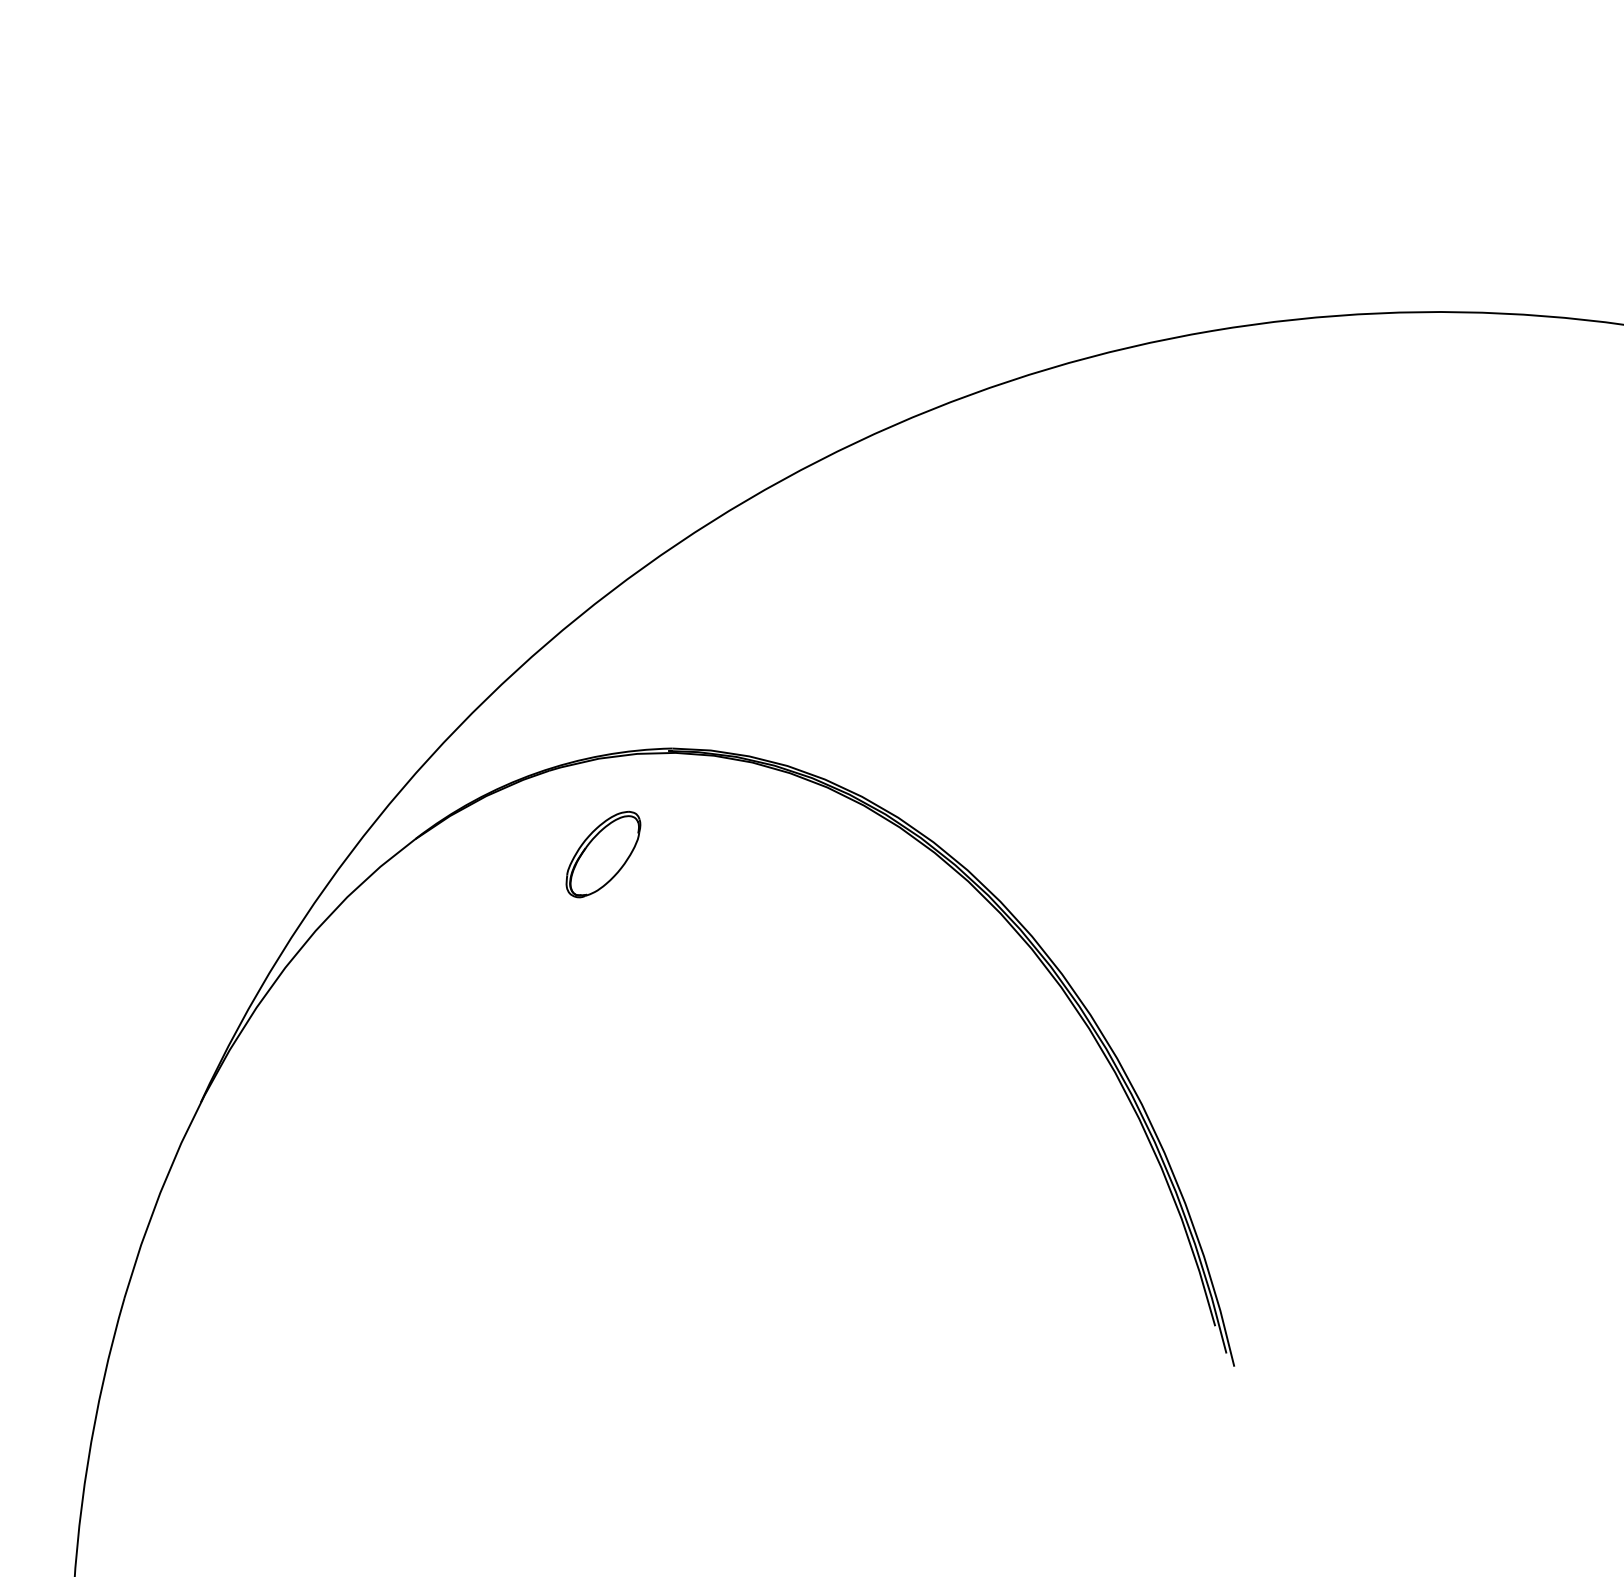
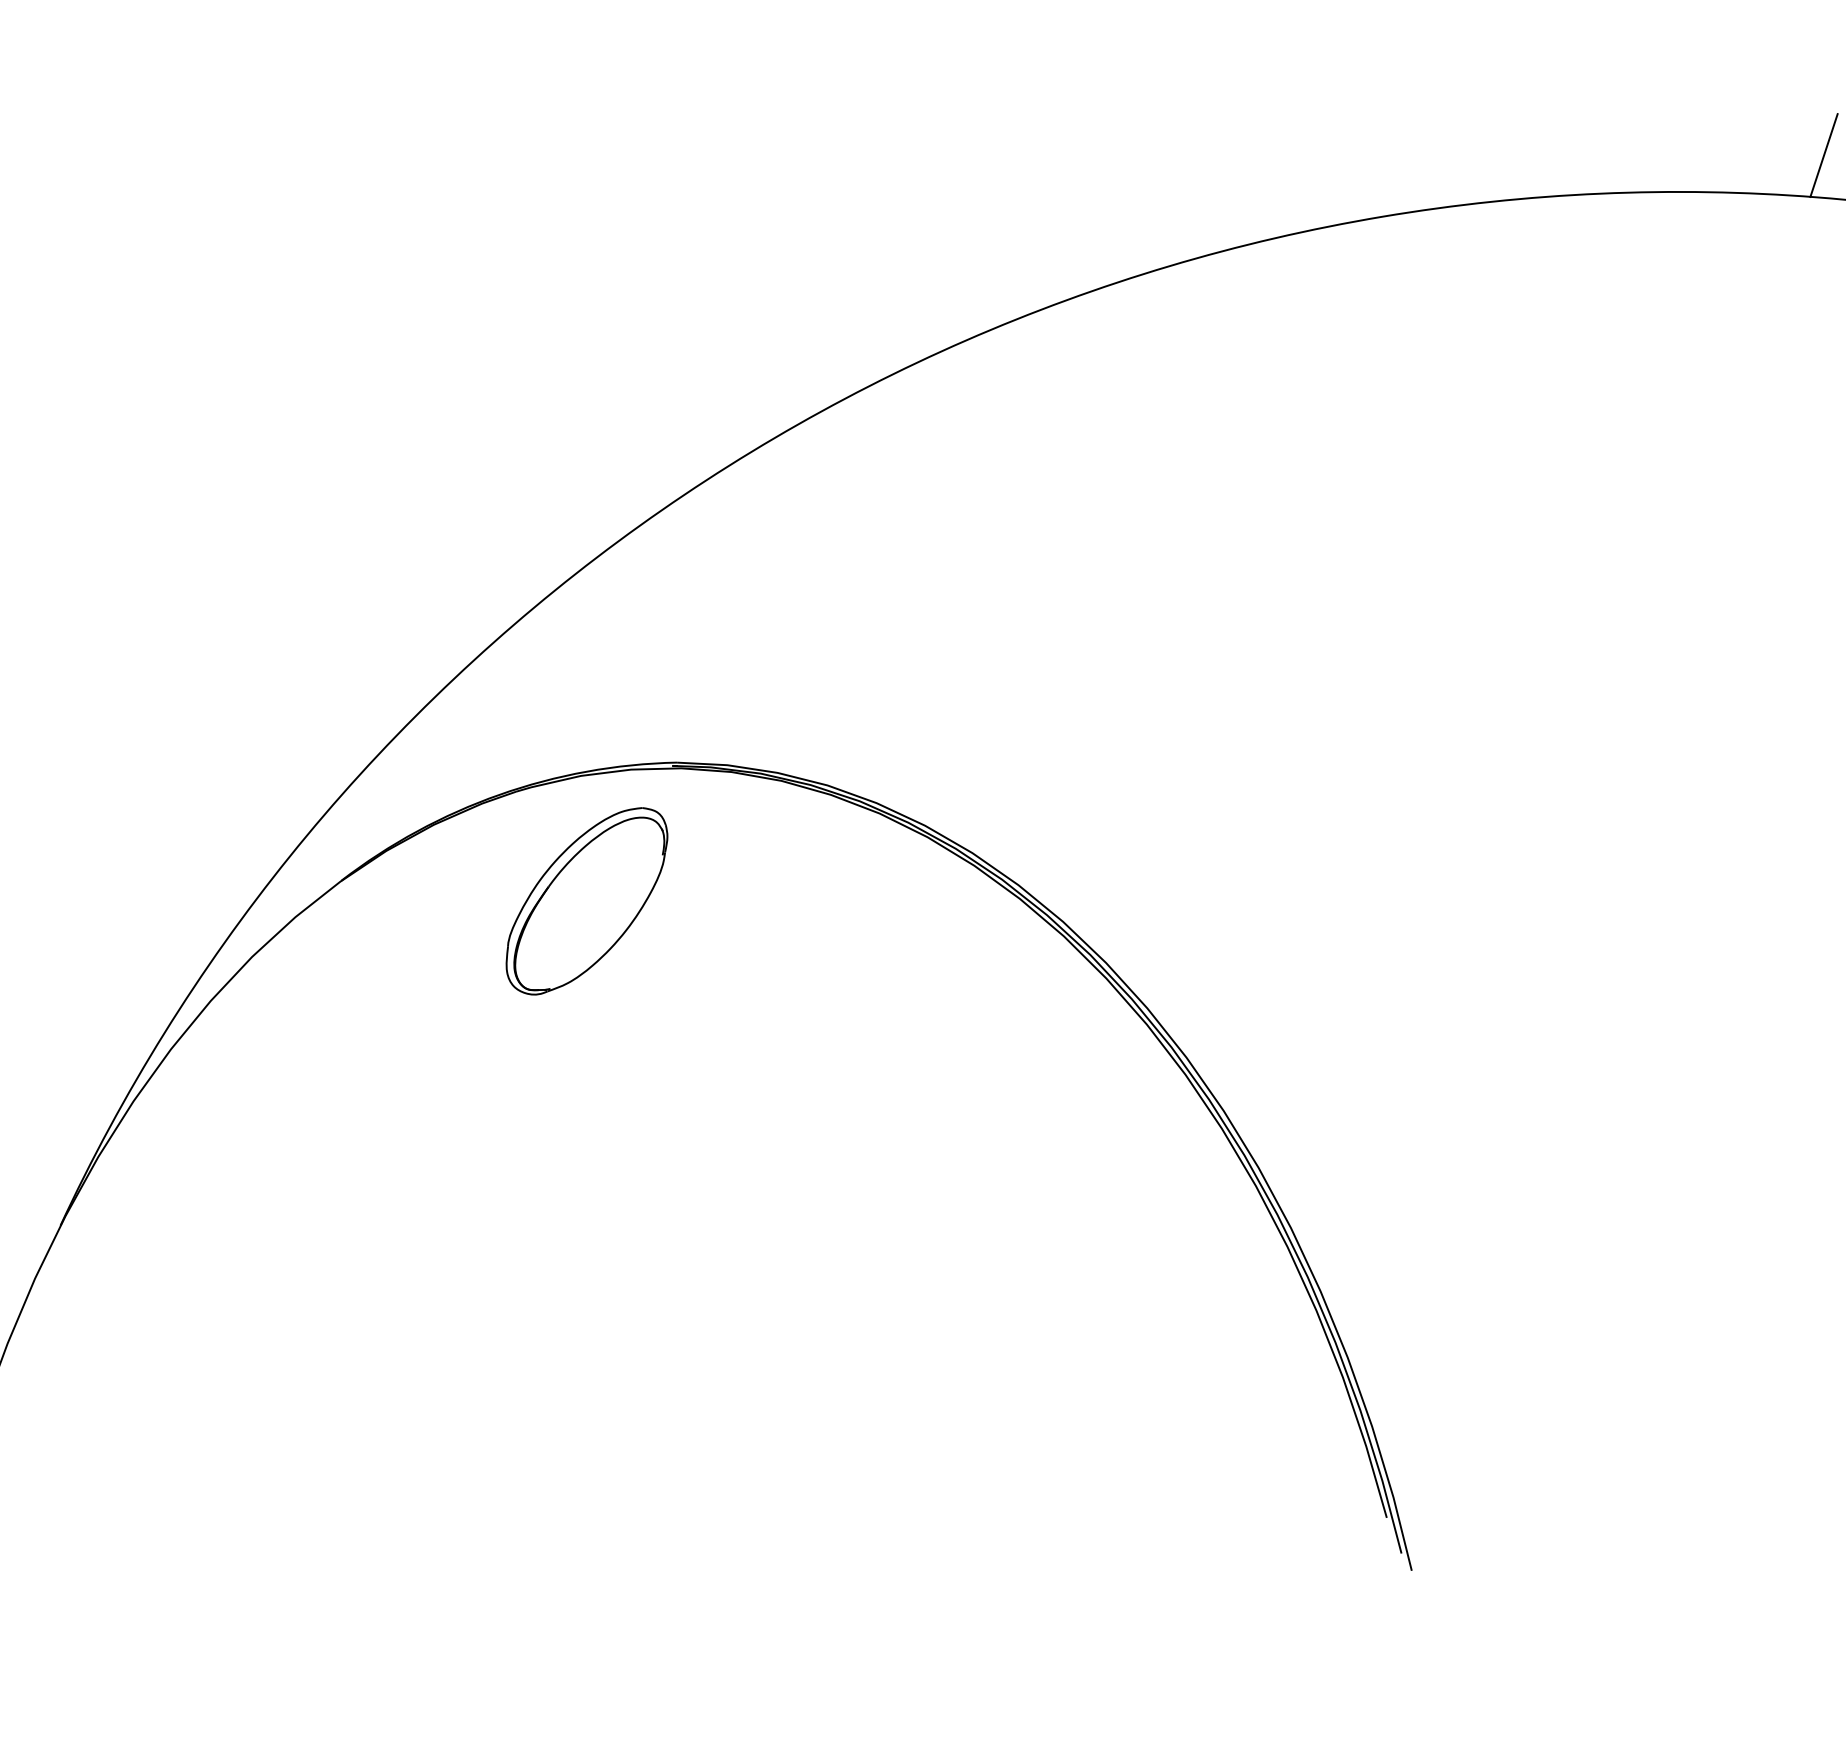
line: (1549, 283) -> (1823, 154), added
part: (603, 854) -> (587, 901), size x1.67

